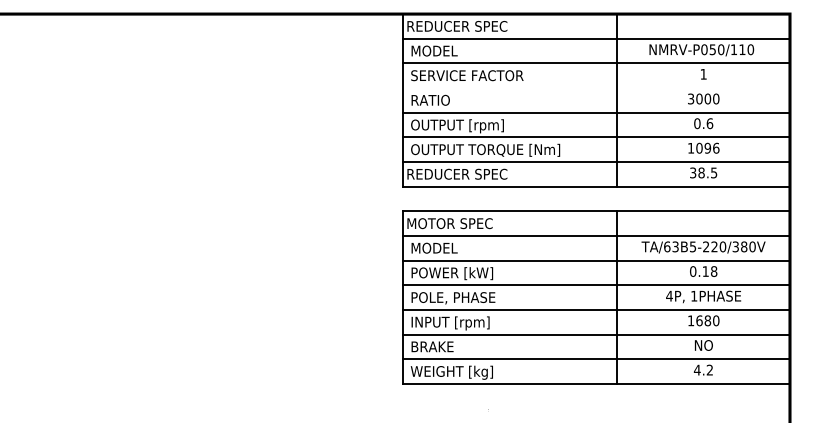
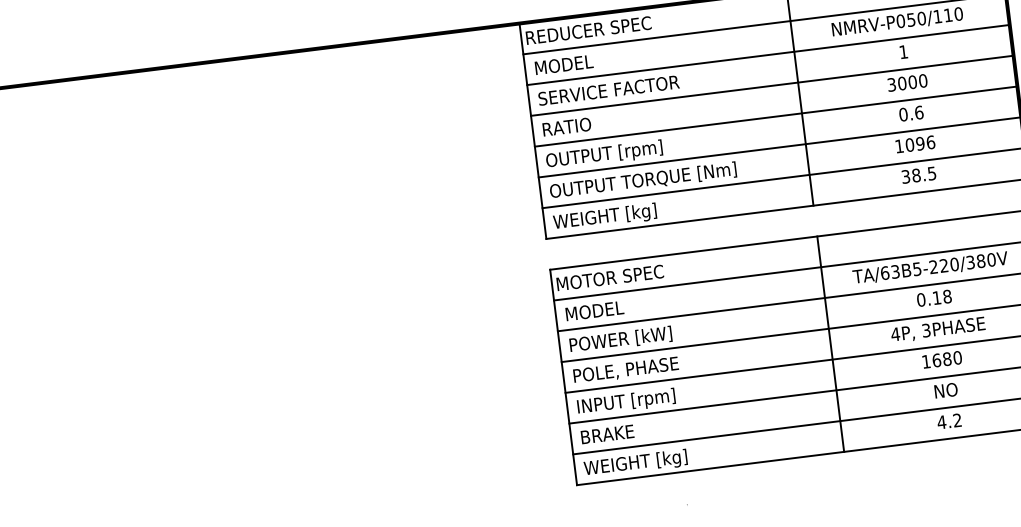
line: (596, 88) -> (772, 86), added
text: (457, 175) -> (612, 216), REDUCER SPEC -> WEIGHT [kg]
text: (694, 295) -> (926, 329), 1PHASE -> 3PHASE

